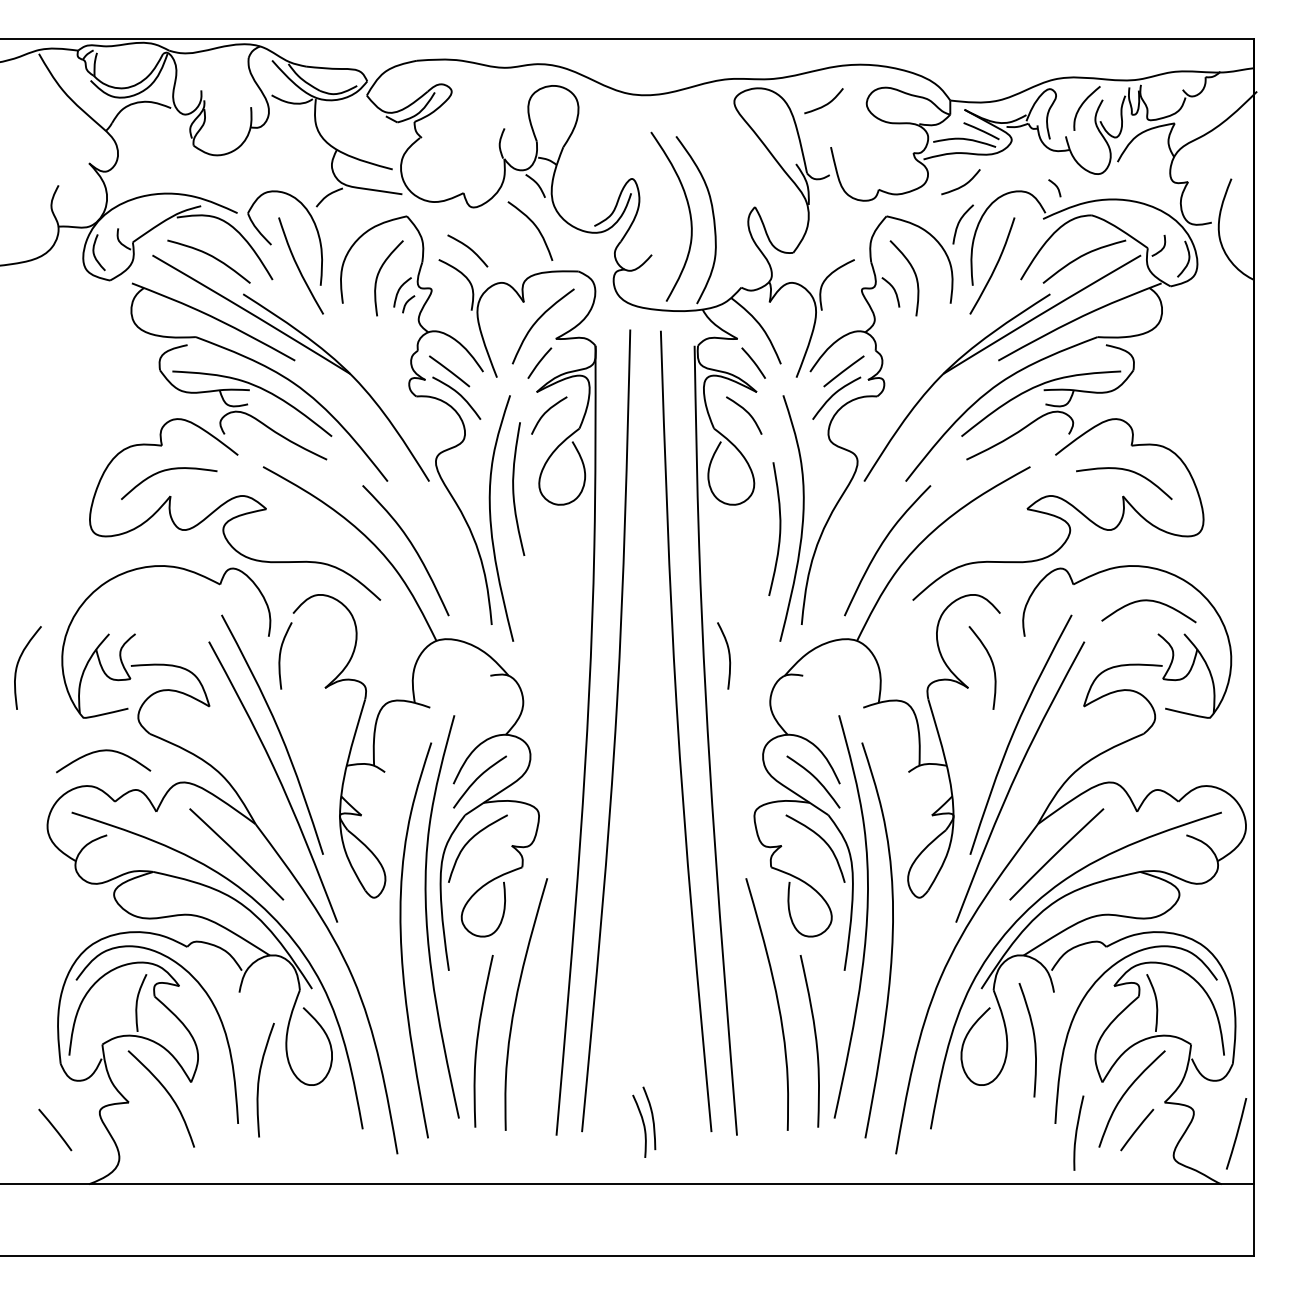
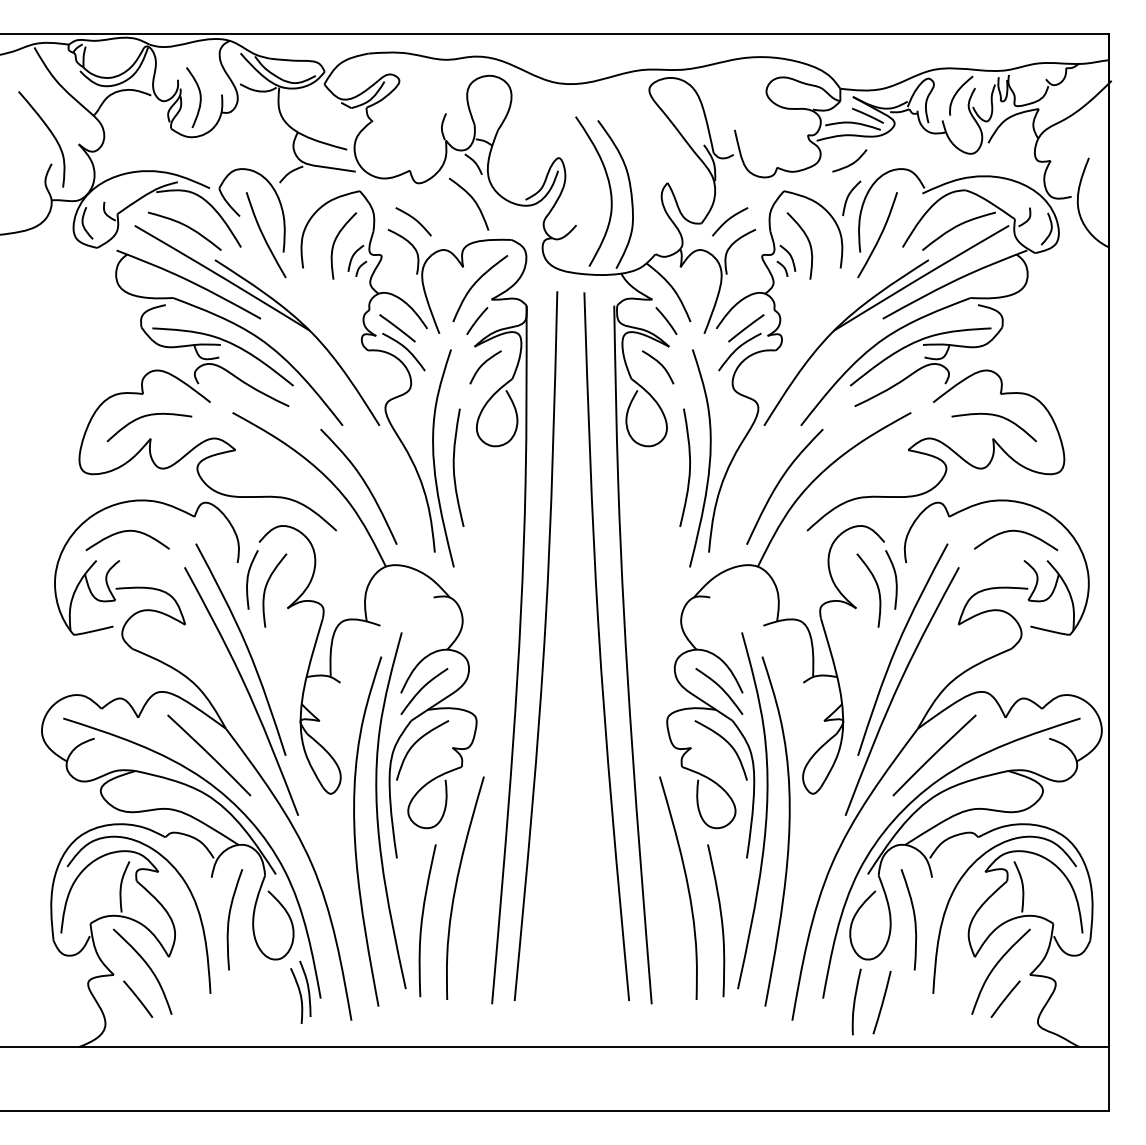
curve: (824, 104) -> (729, 92), removed
curve: (226, 110) -> (200, 97), added
curve: (56, 149) -> (49, 132), added
curve: (1055, 186) -> (783, 267), moved
curve: (824, 249) -> (729, 220), added
curve: (514, 488) -> (454, 467), moved
curve: (728, 655) -> (895, 579), moved
curve: (18, 665) -> (266, 588), moved
curve: (103, 751) -> (127, 531), moved
curve: (260, 1076) -> (230, 916), moved
part: (644, 1121) -> (301, 991), moved
line: (55, 1129) -> (138, 998), moved
curve: (1077, 1132) -> (855, 1001), moved
line: (1236, 1133) -> (882, 1002), moved

